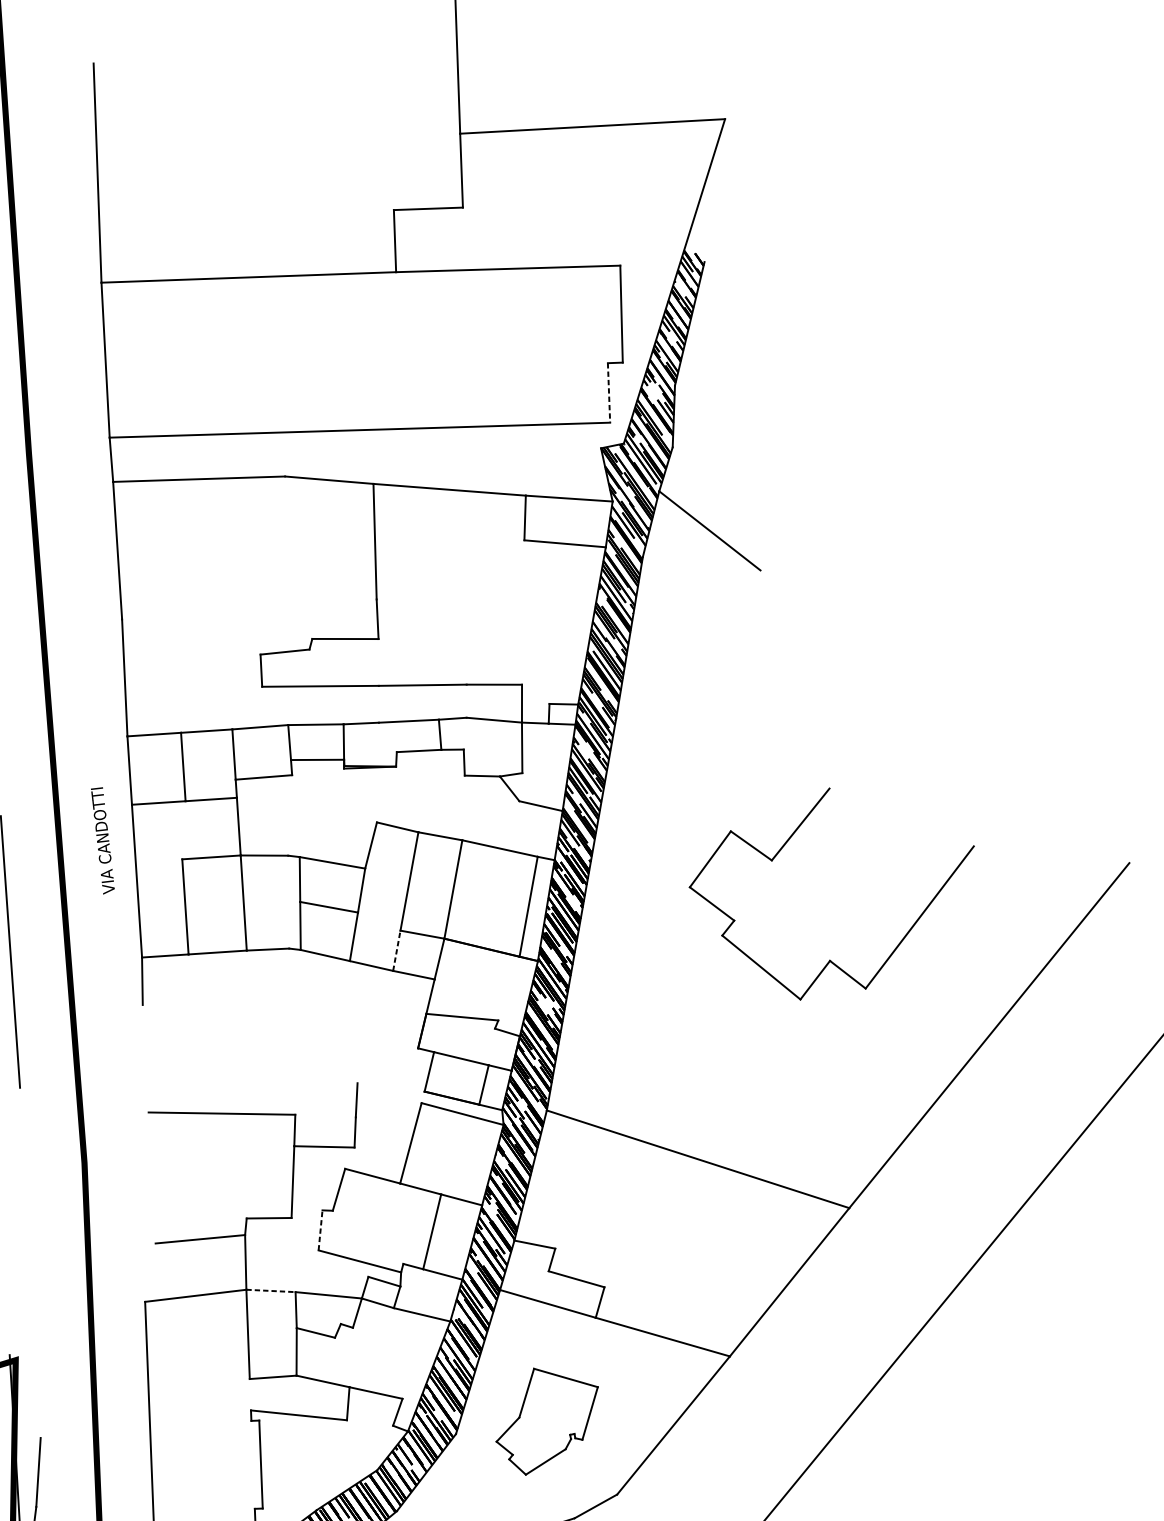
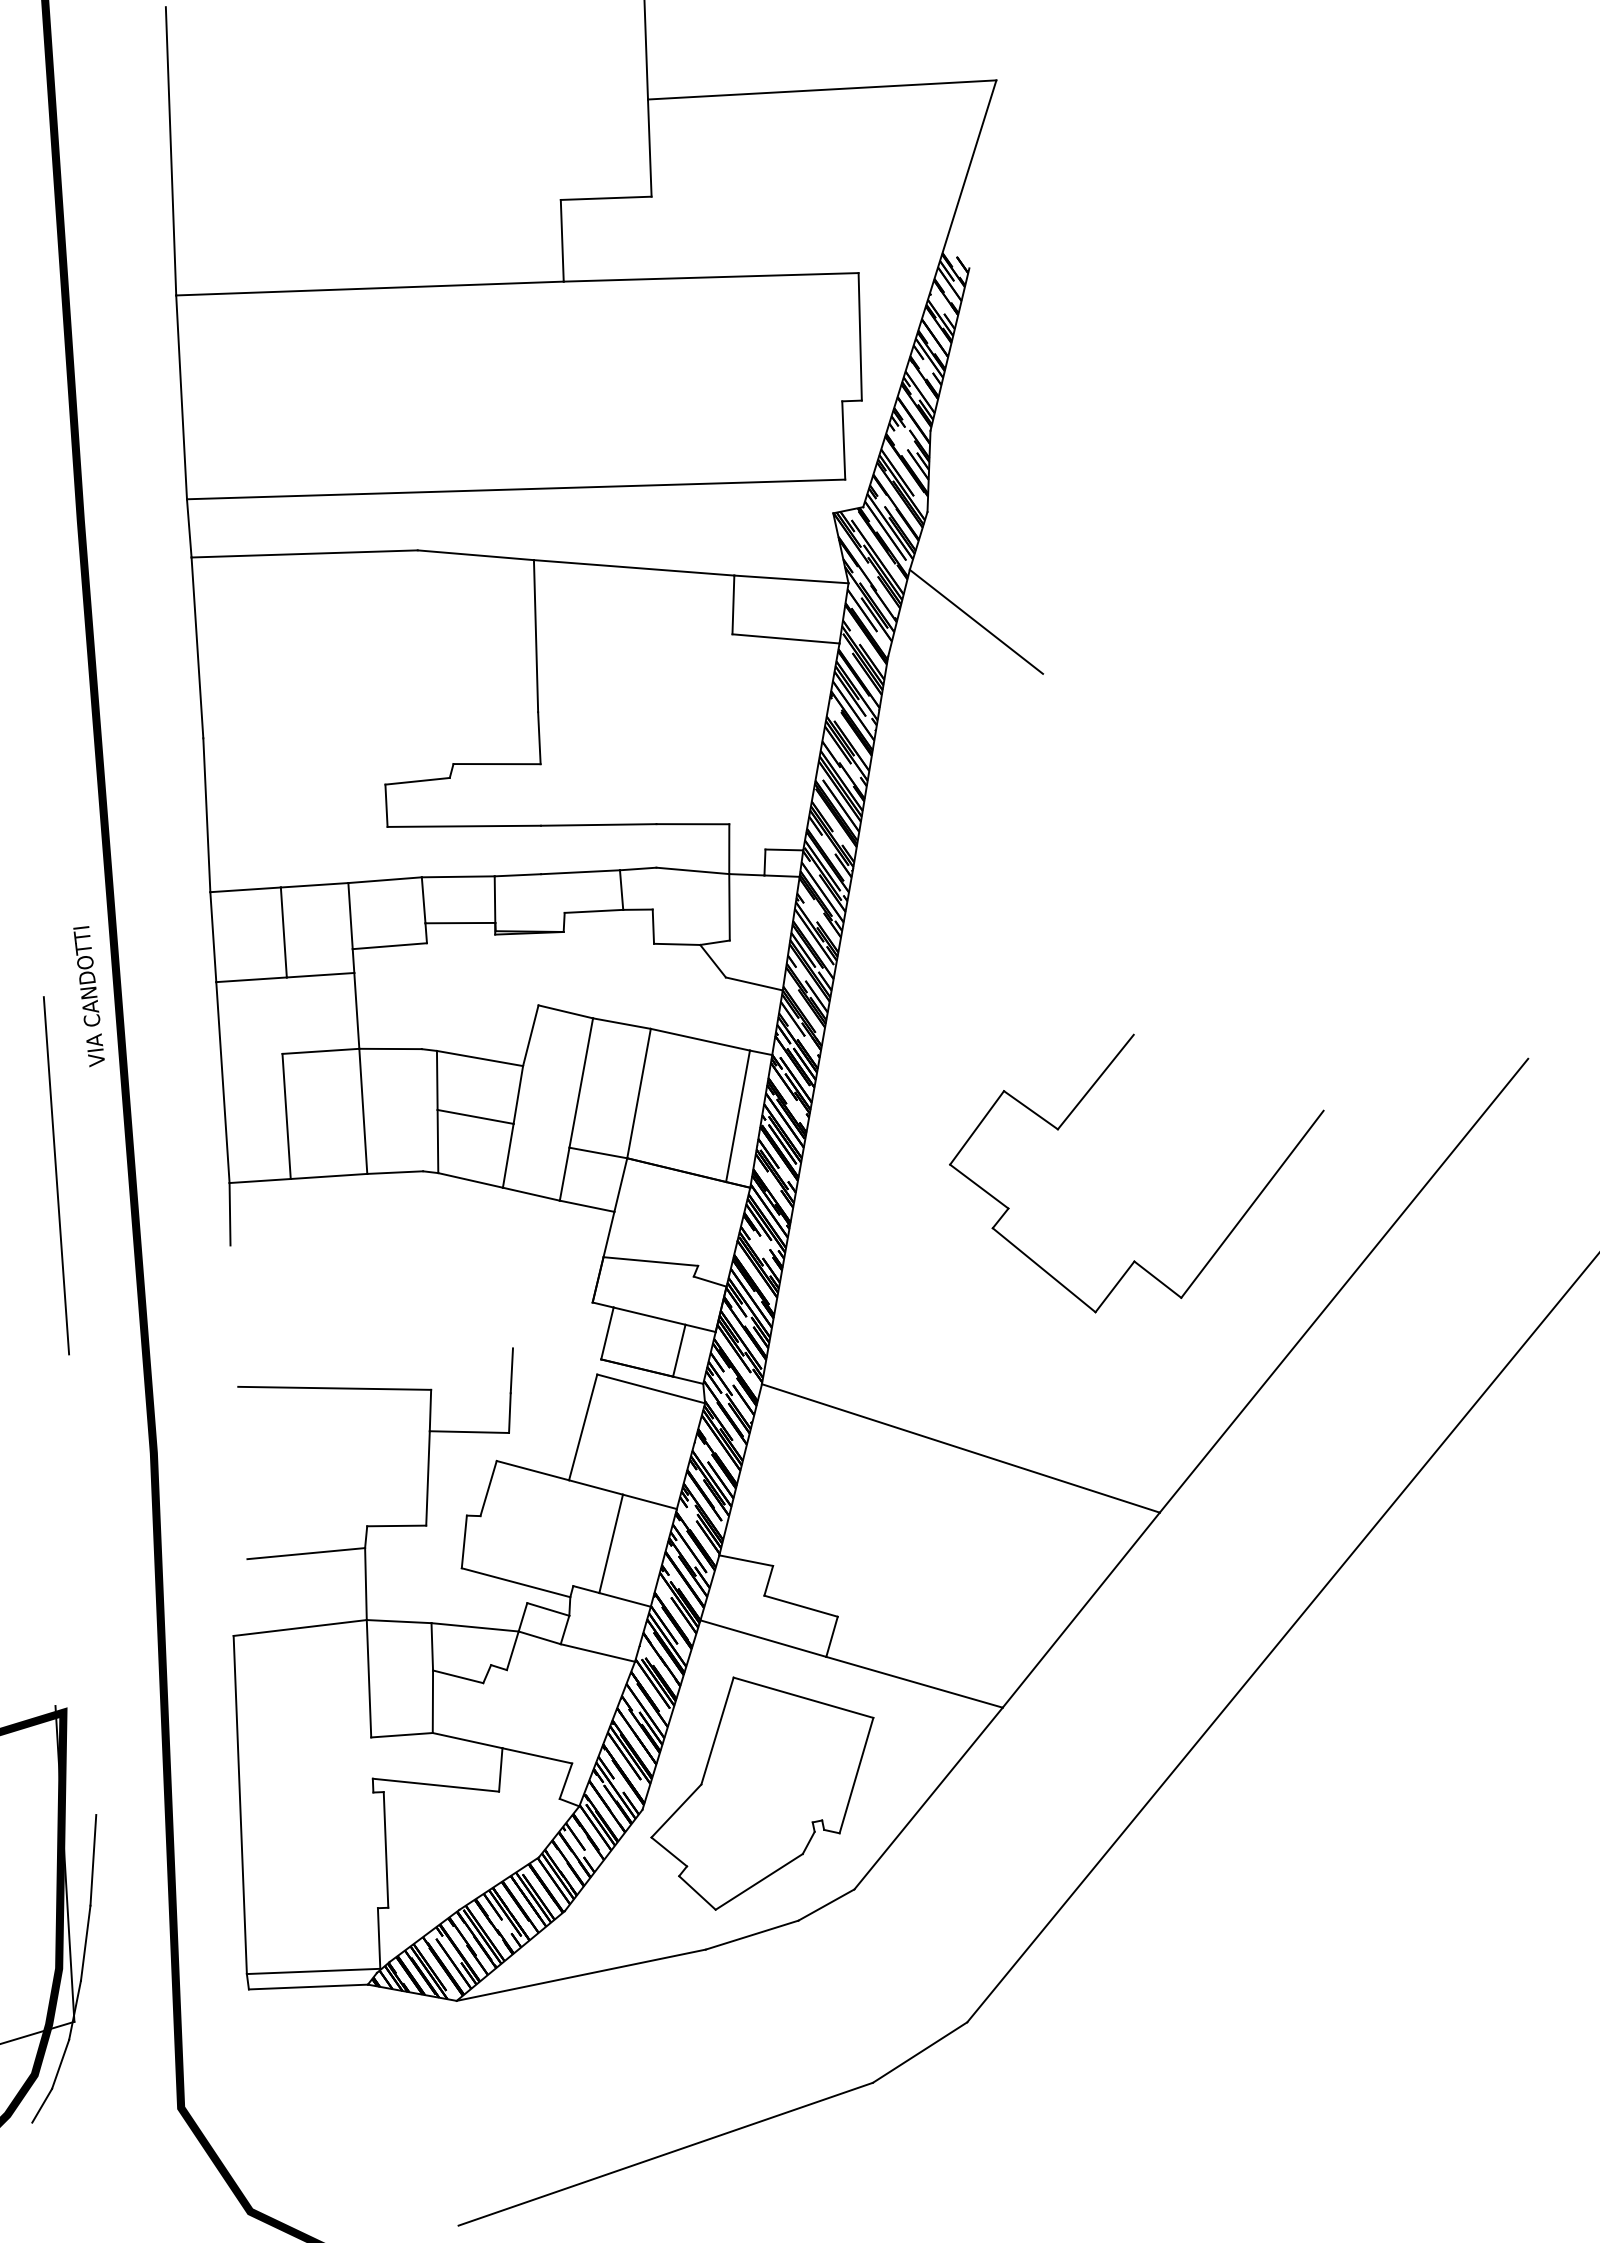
line: (608, 392) -> (843, 440), dashed -> solid
text: (102, 840) -> (88, 996), moved
line: (396, 951) -> (564, 1174), dashed -> solid
part: (830, 960) -> (1134, 1260), moved
line: (320, 1230) -> (464, 1541), dashed -> solid
line: (271, 1290) -> (399, 1621), dashed -> solid
part: (547, 1421) -> (762, 1793), size x1.67

